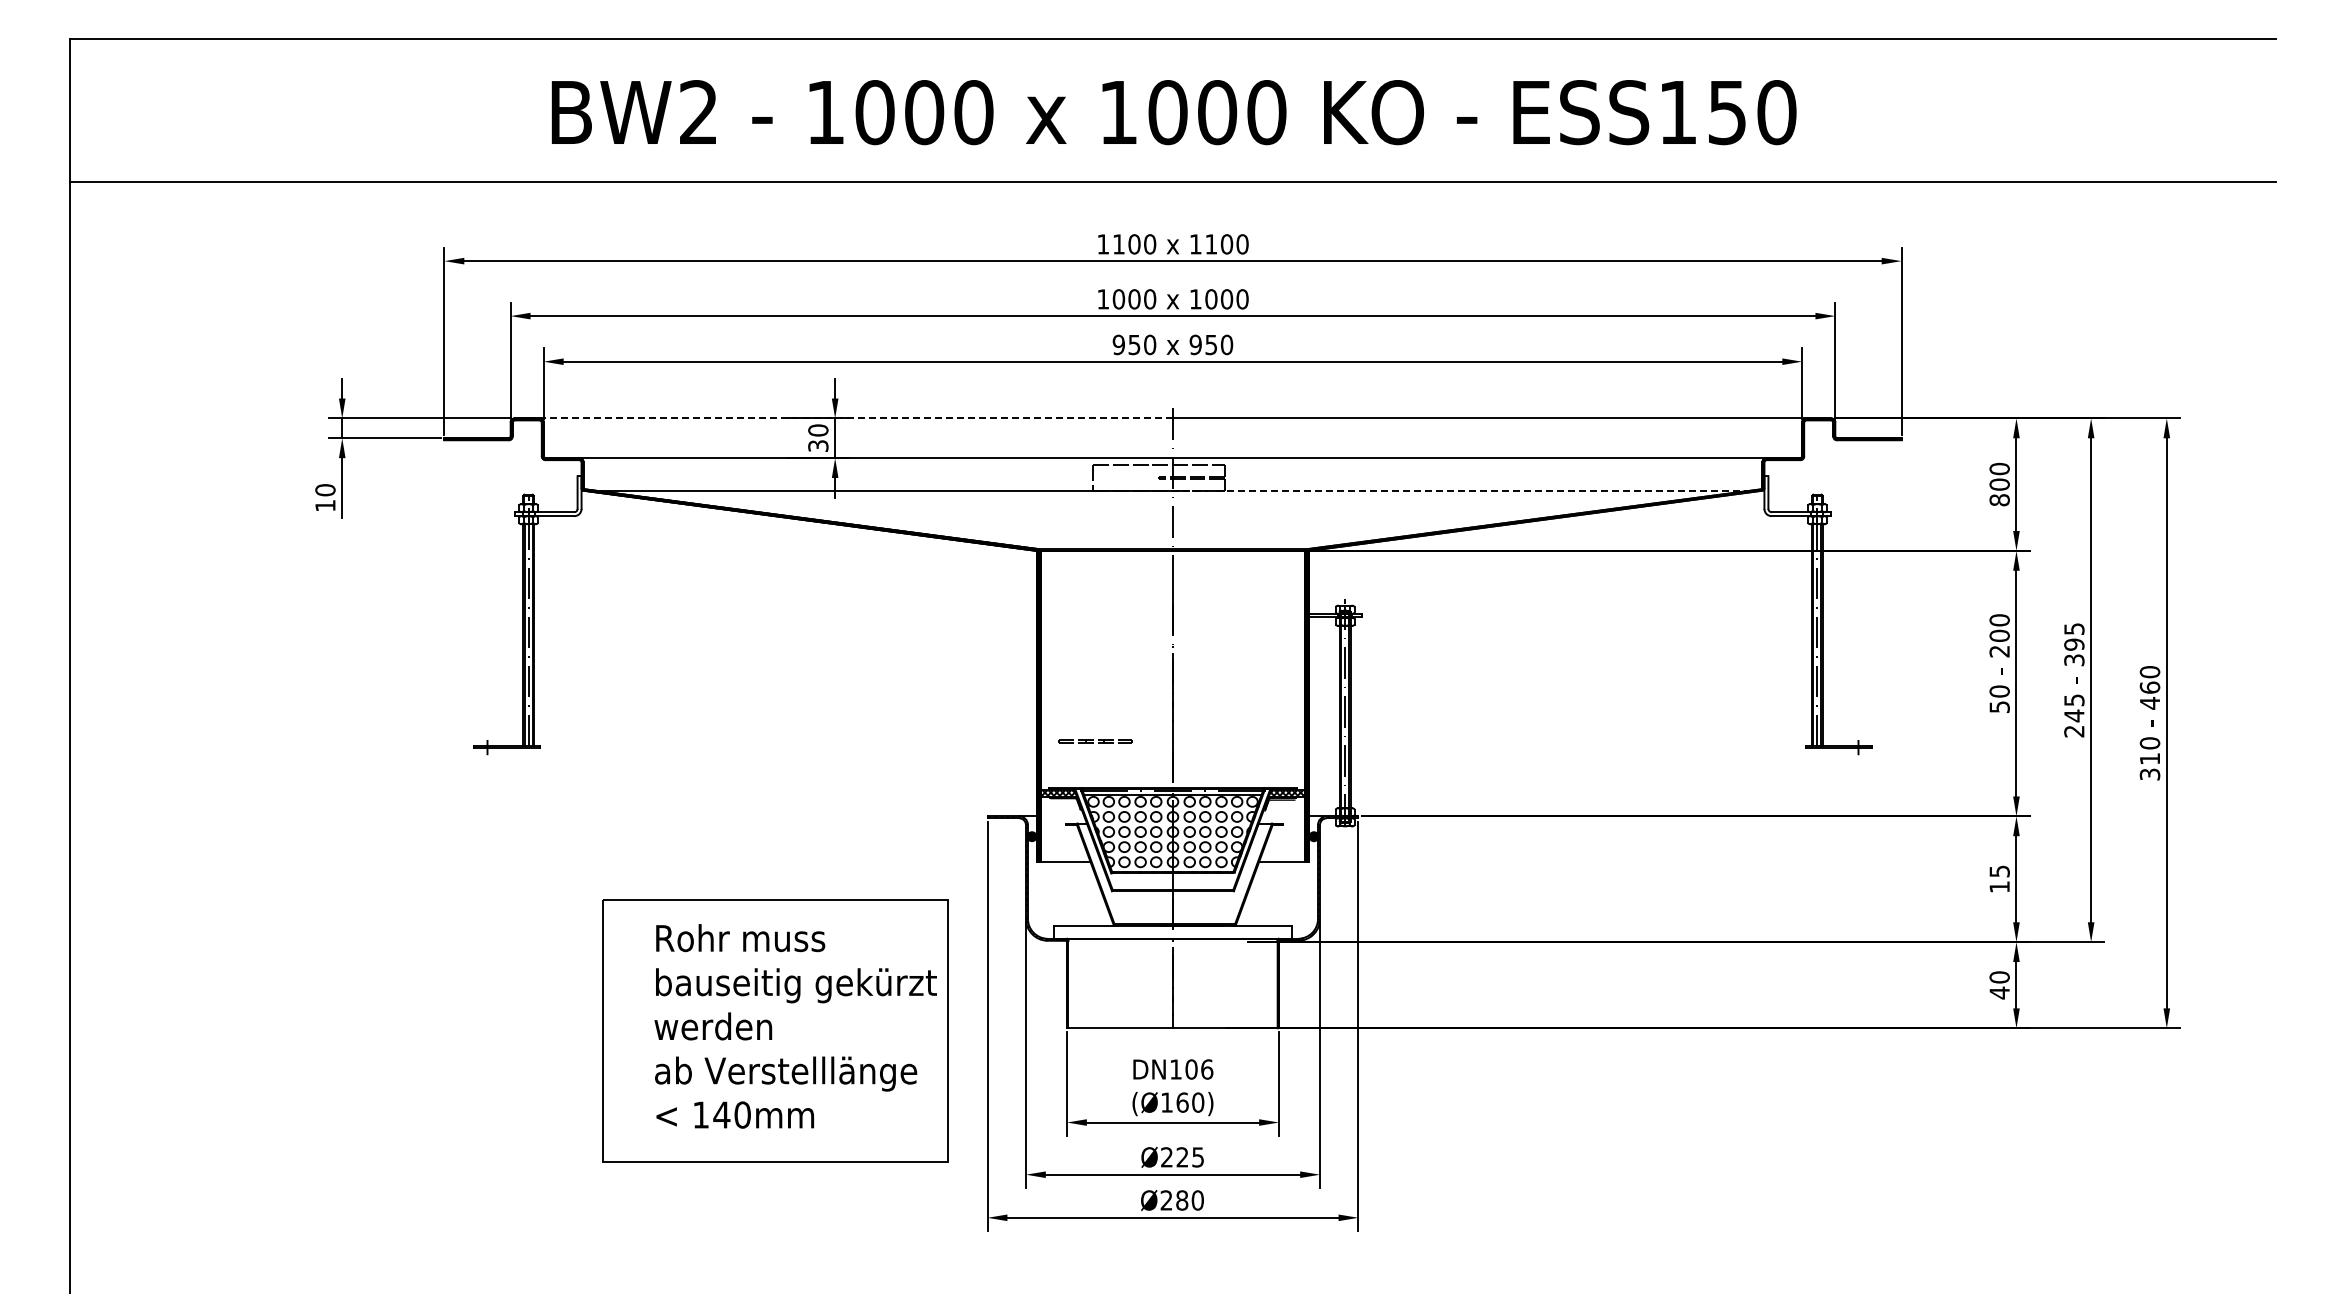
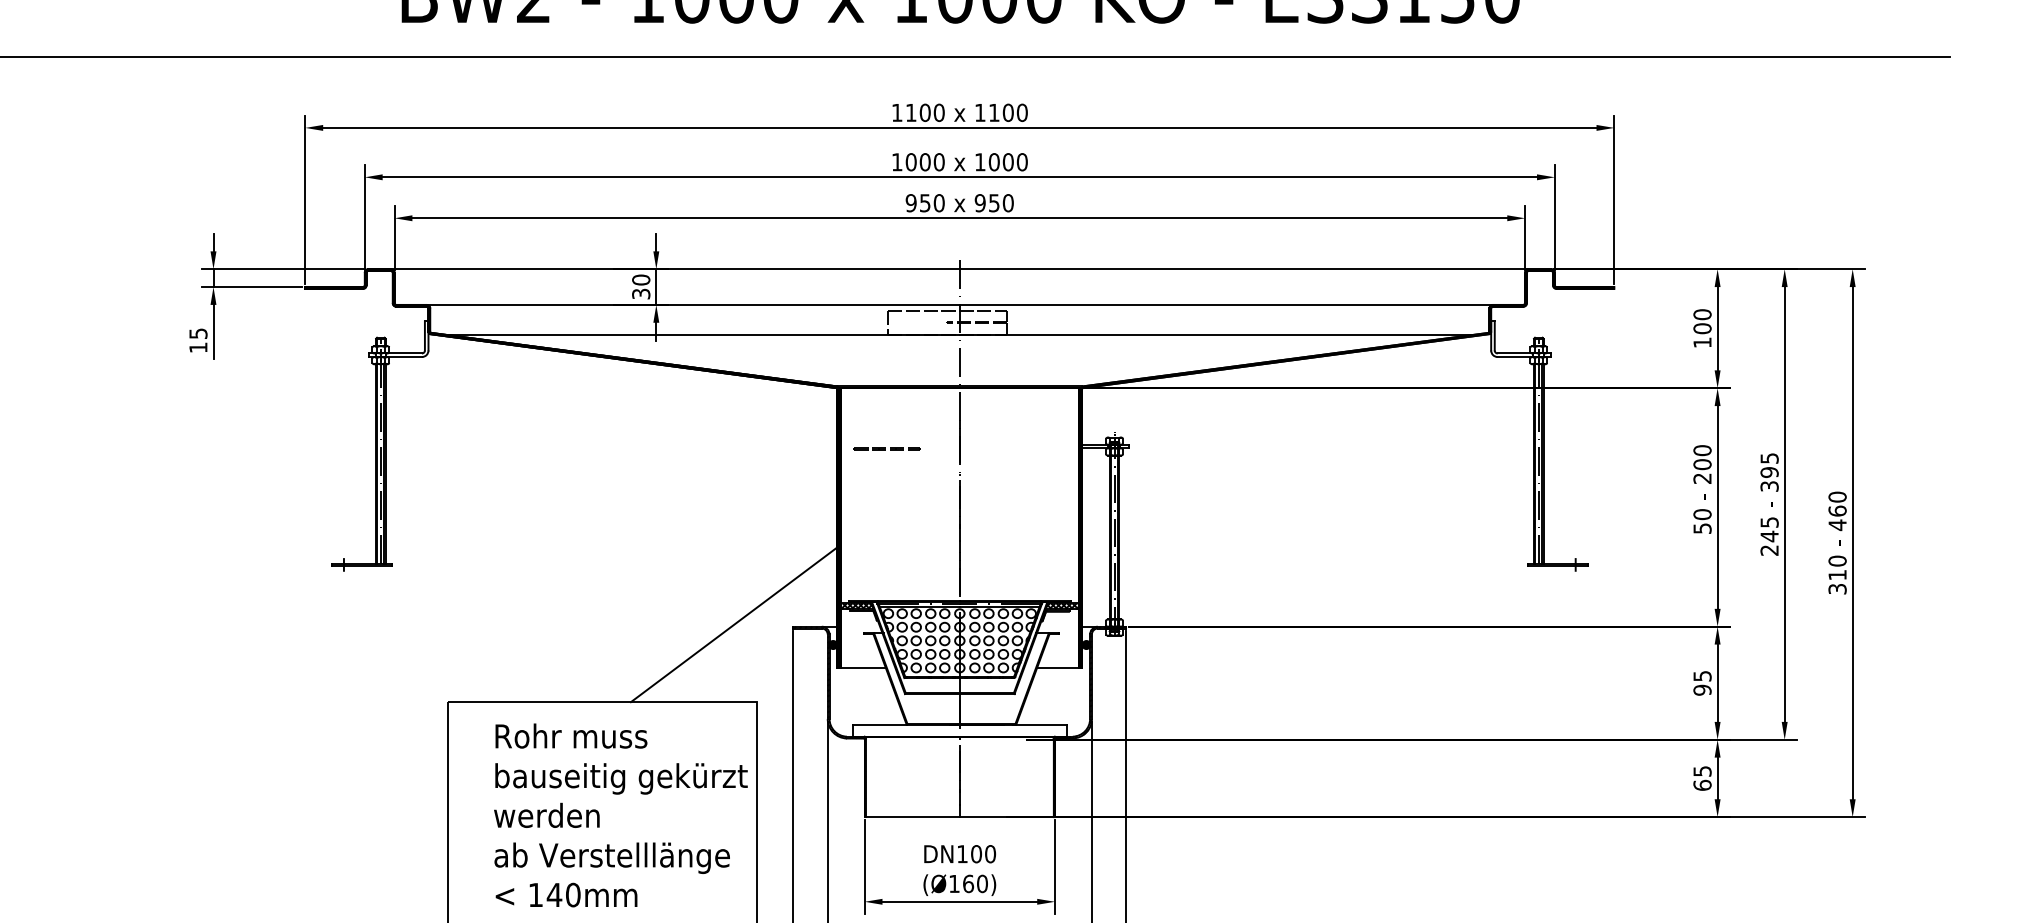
line: (843, 418) -> (663, 269), dashed -> solid
text: (325, 490) -> (198, 333), 10 -> 15
line: (1461, 491) -> (1219, 334), dashed -> solid
text: (1999, 500) -> (1702, 342), 800 -> 100
line: (1093, 740) -> (885, 448), moved
line: (922, 813) -> (734, 624), added
text: (1999, 887) -> (1702, 690), 15 -> 95
text: (1999, 985) -> (1702, 778), 40 -> 65
text: (1207, 1069) -> (990, 854), DN106 -> DN100

